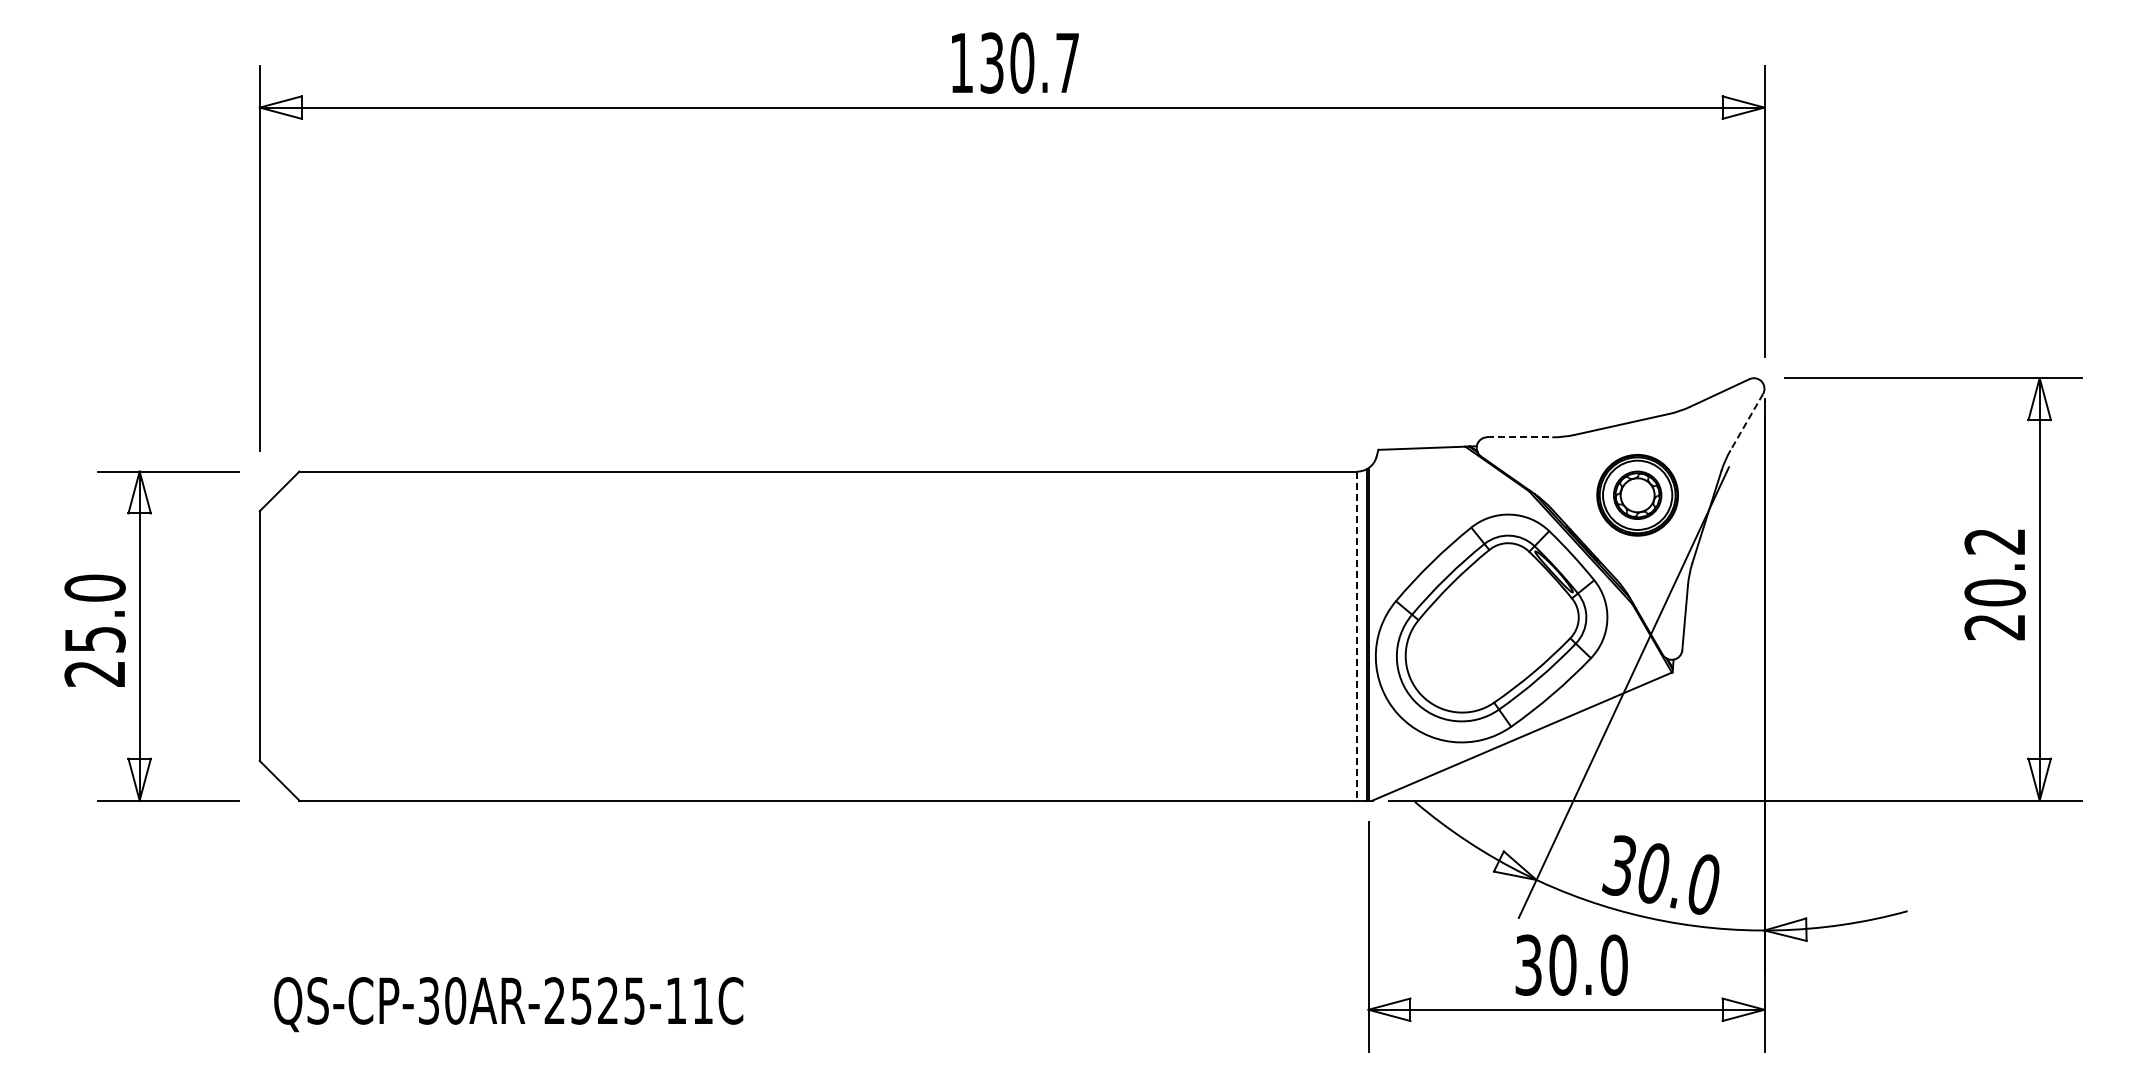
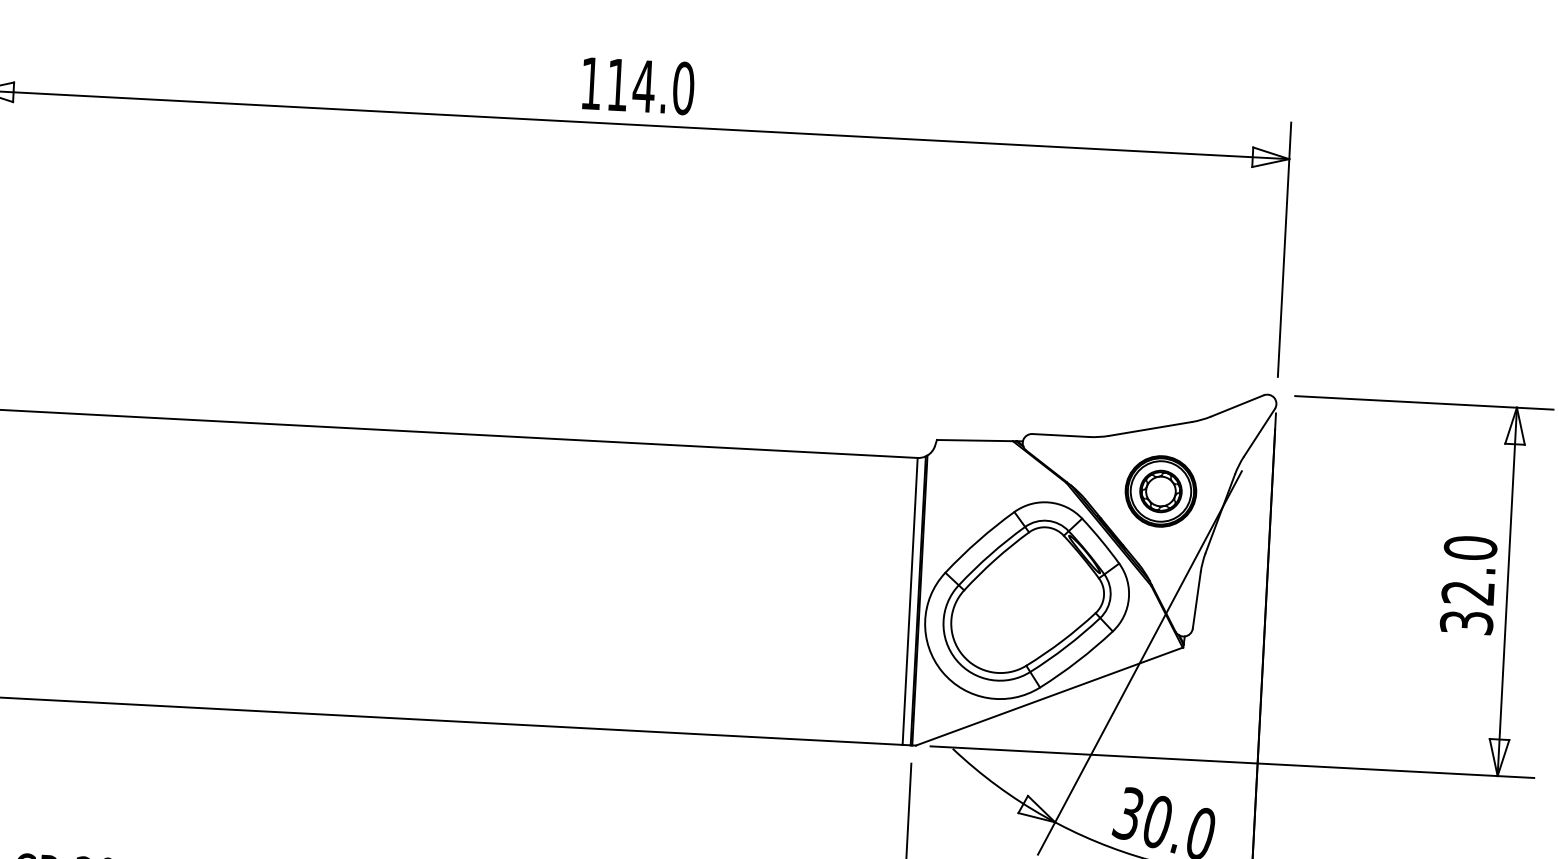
text: (1029, 62) -> (650, 86), 130.7 -> 114.0
line: (1746, 422) -> (1259, 432), dashed -> solid
line: (1519, 437) -> (1060, 435), dashed -> solid
text: (1994, 584) -> (1468, 585), 20.2 -> 32.0
line: (1357, 636) -> (910, 601), dashed -> solid

